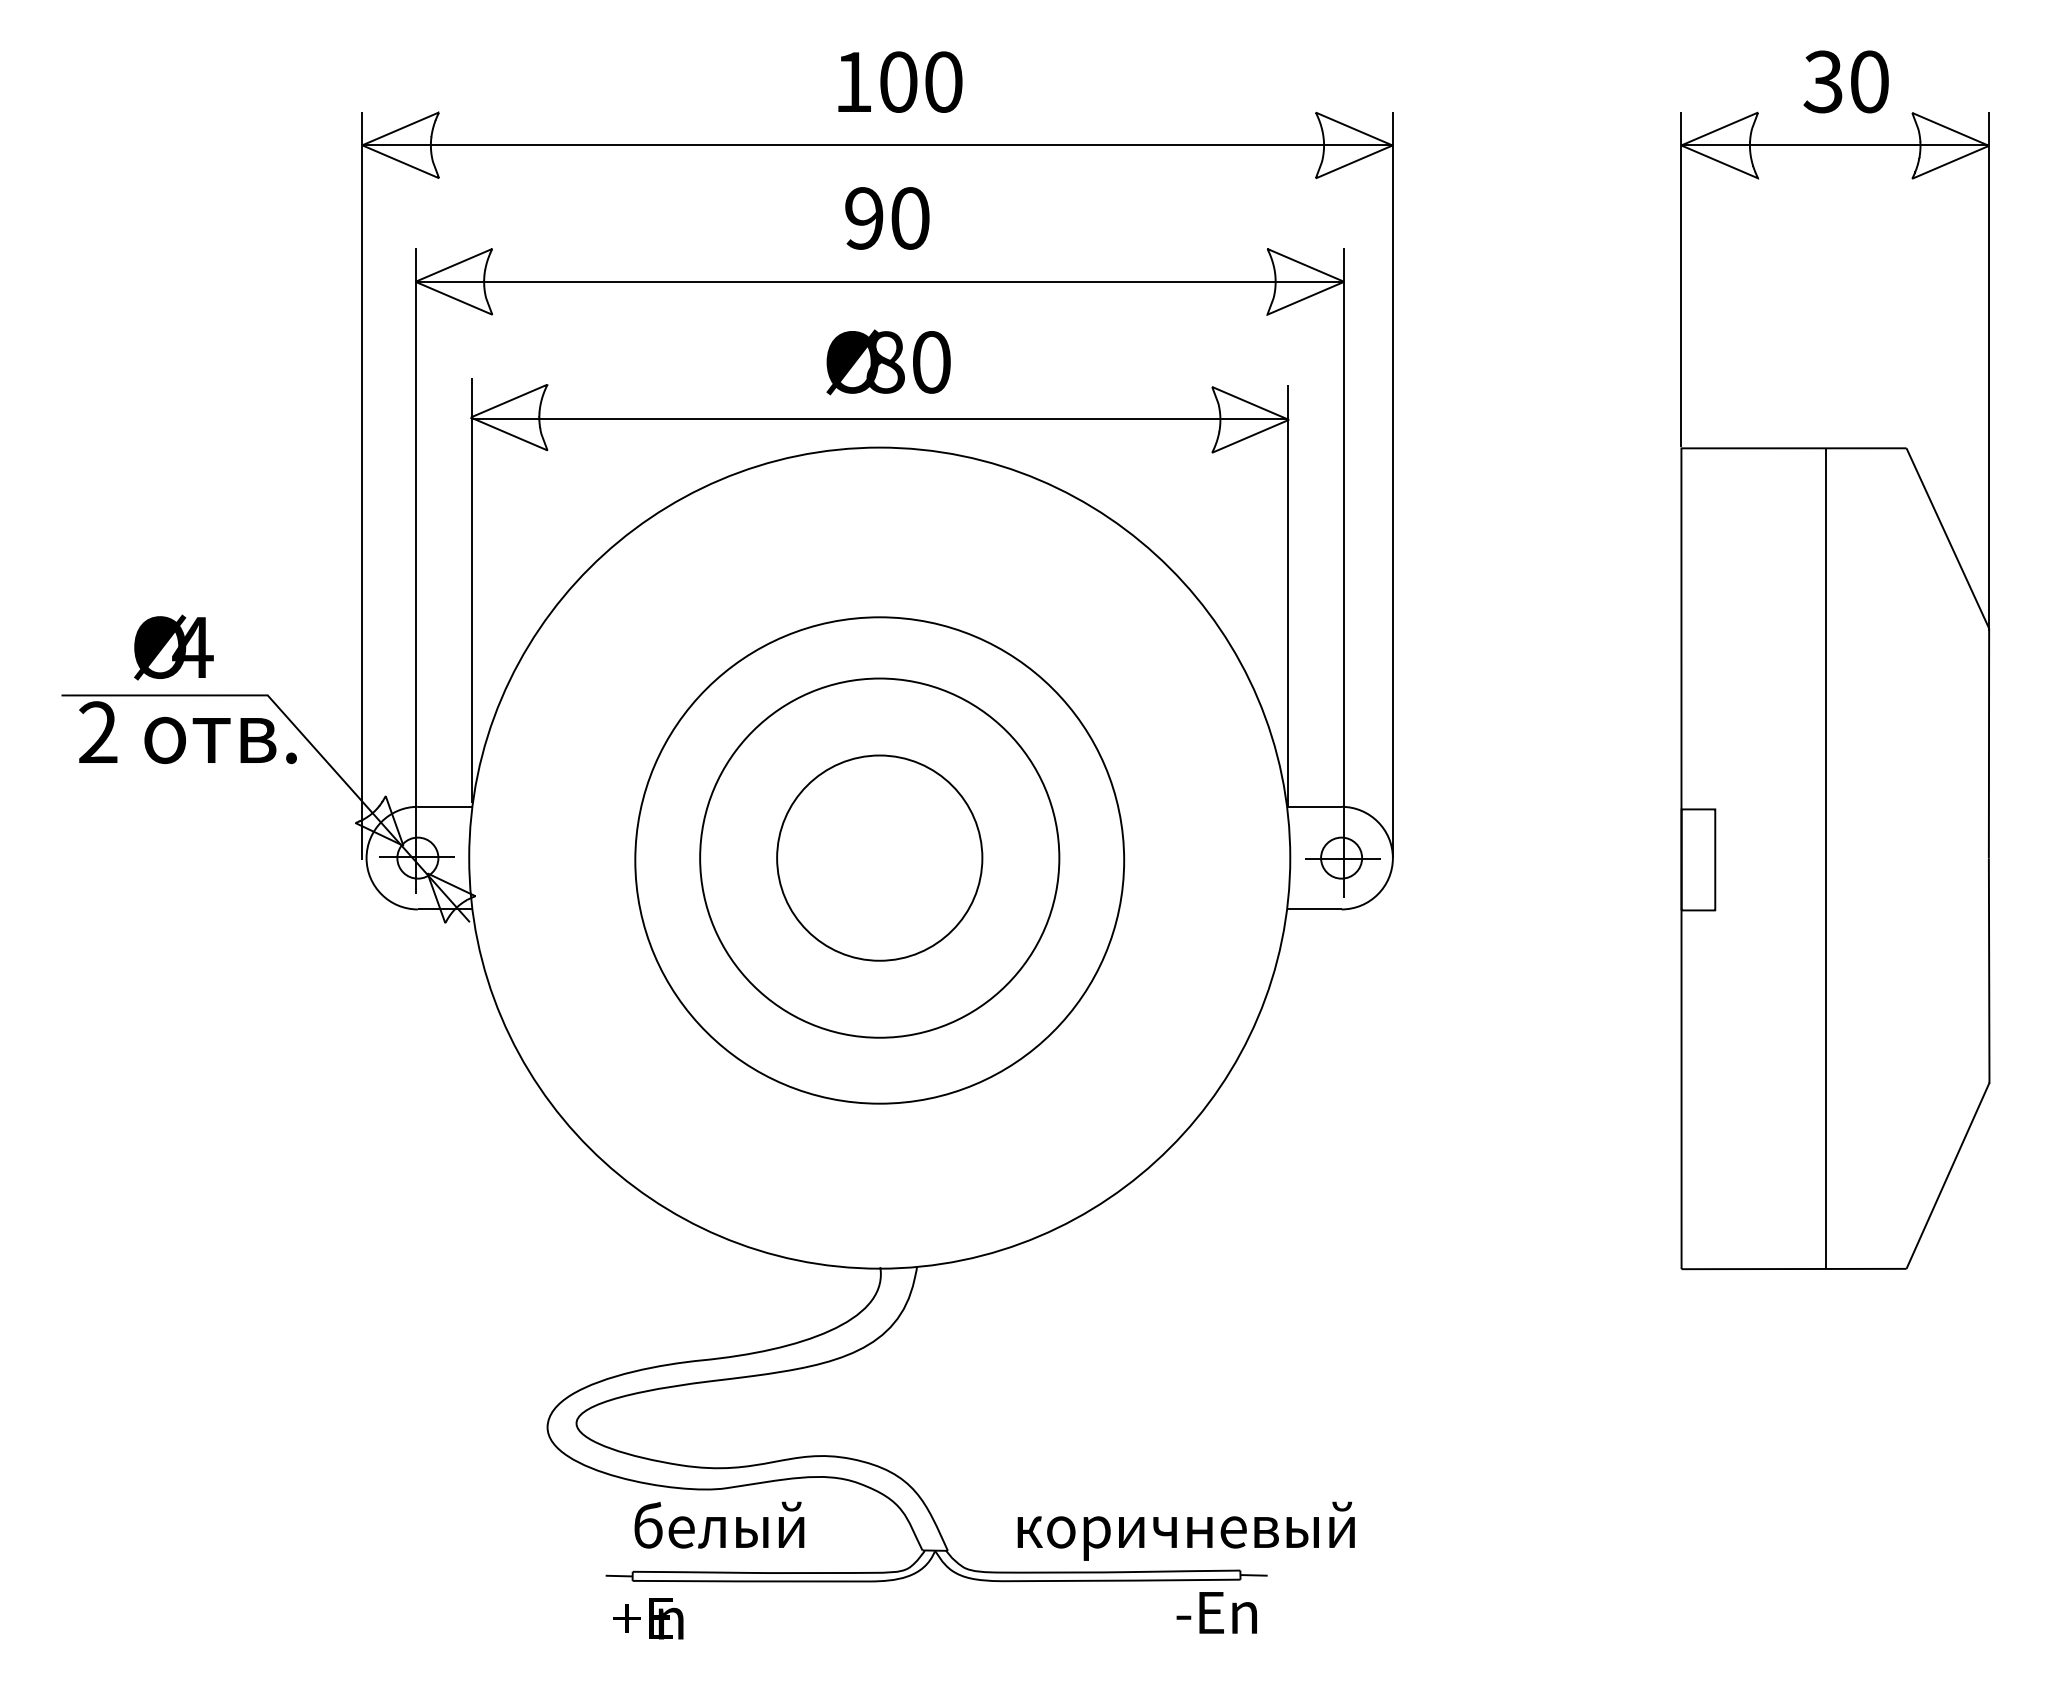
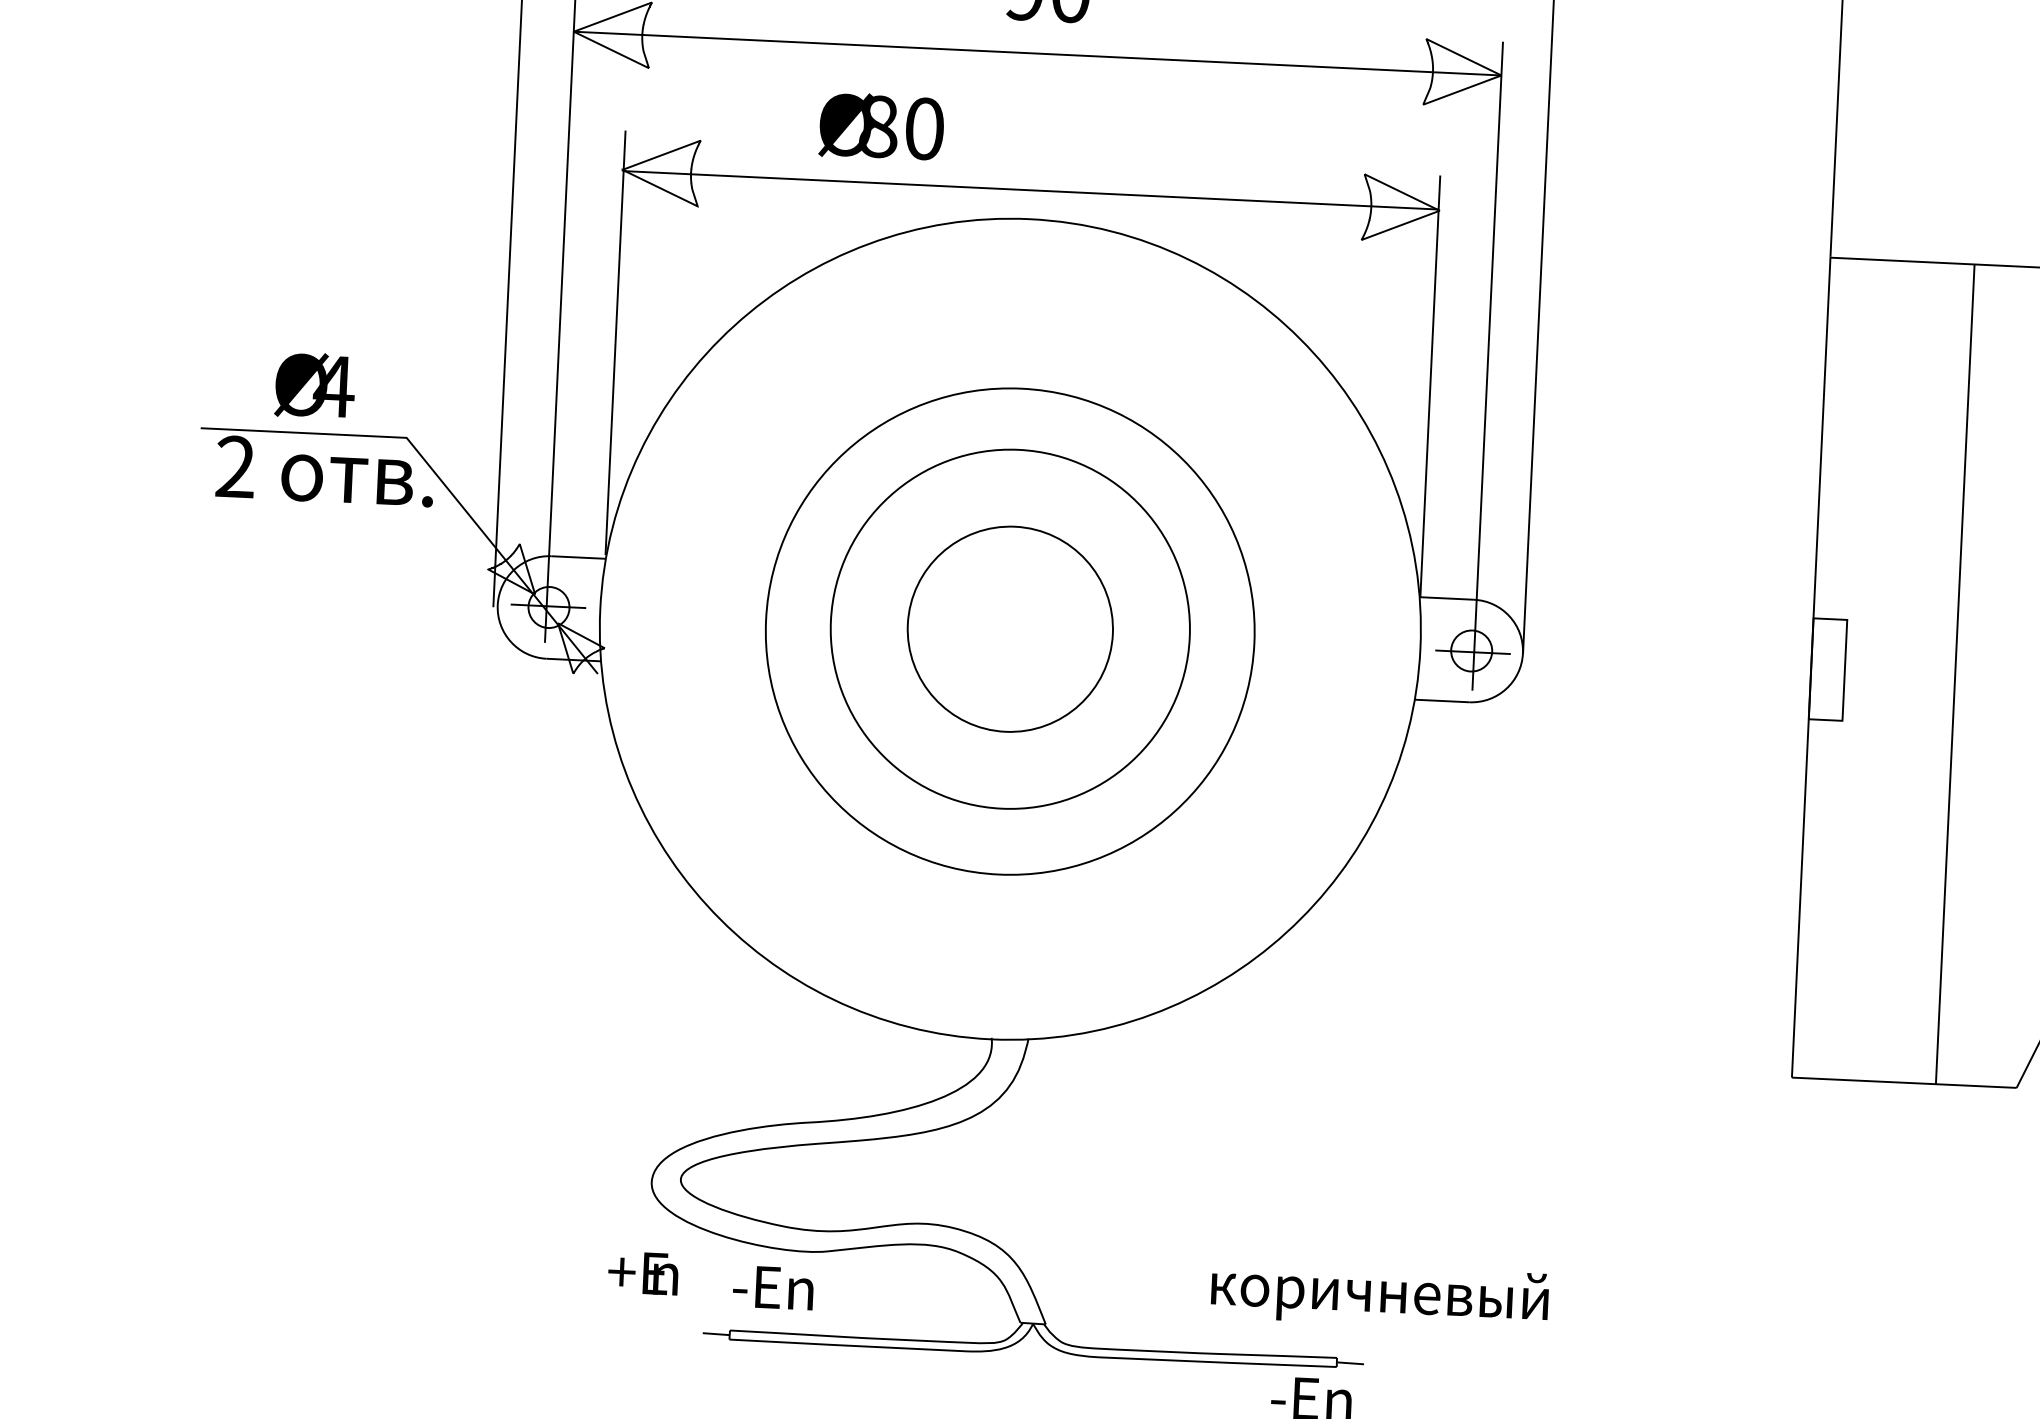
text: (888, 362) -> (881, 127), moved
text: (718, 1524) -> (817, 1287), белый -> -En
text: (1185, 1530) -> (1379, 1294), moved
text: (648, 1618) -> (643, 1273), moved

